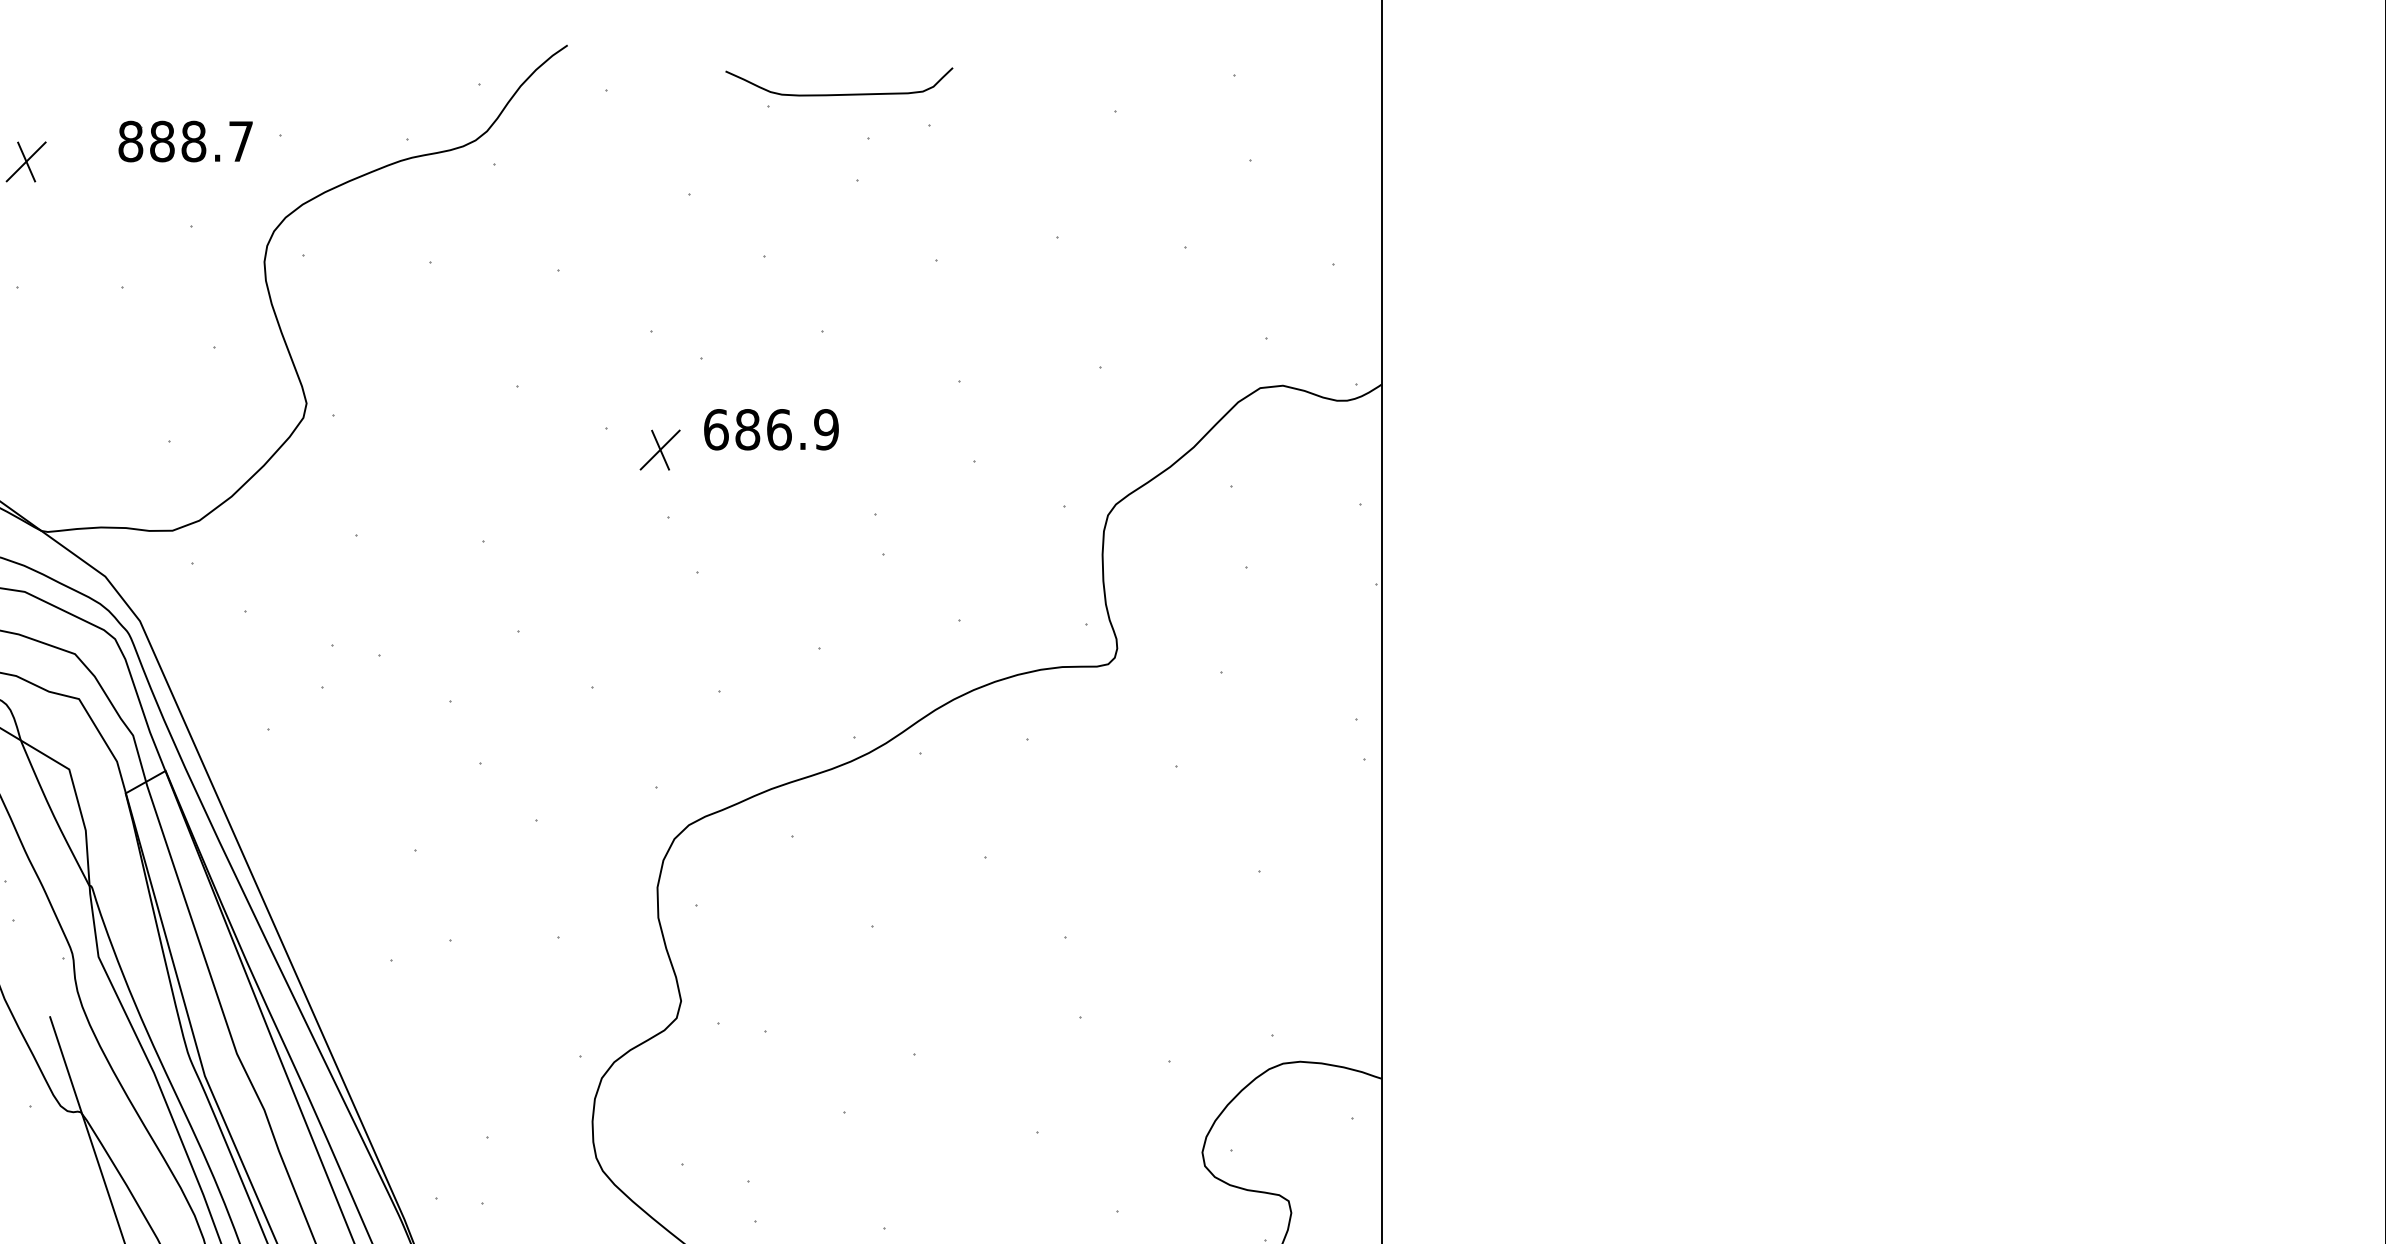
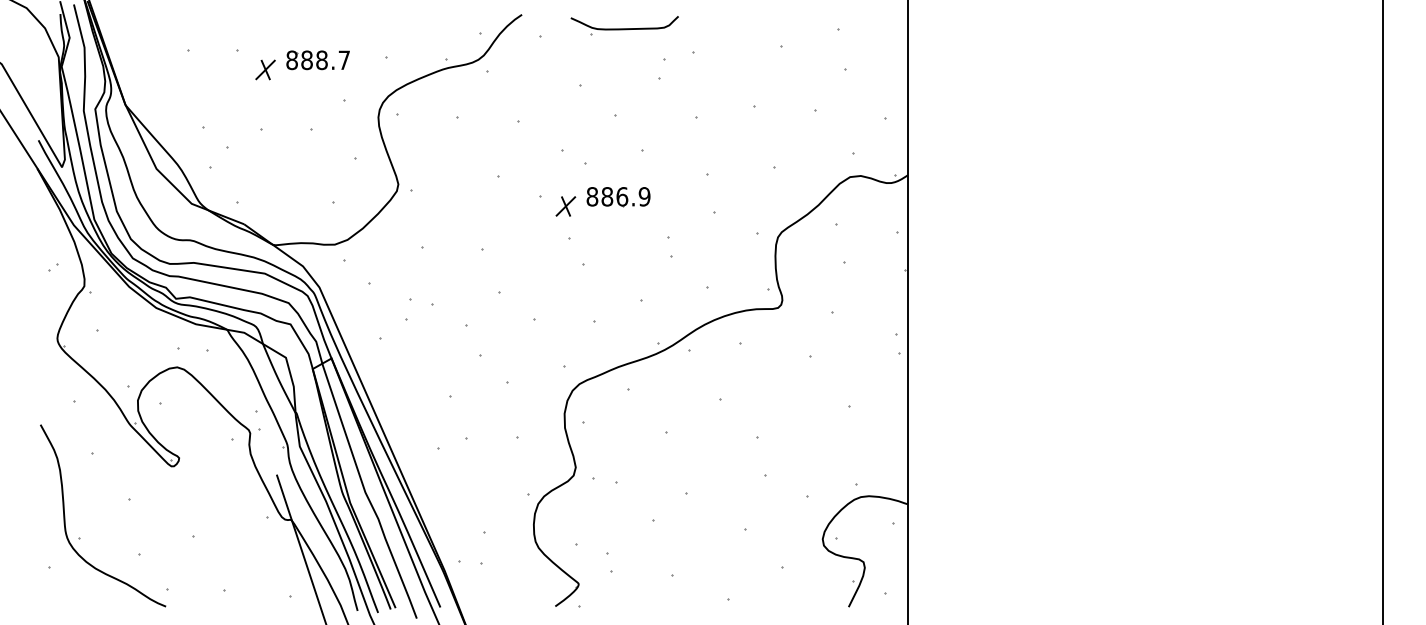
part: (838, 87) -> (624, 25), moved
part: (184, 141) -> (317, 60), moved
text: (716, 429) -> (592, 196), 686.9 -> 886.9

